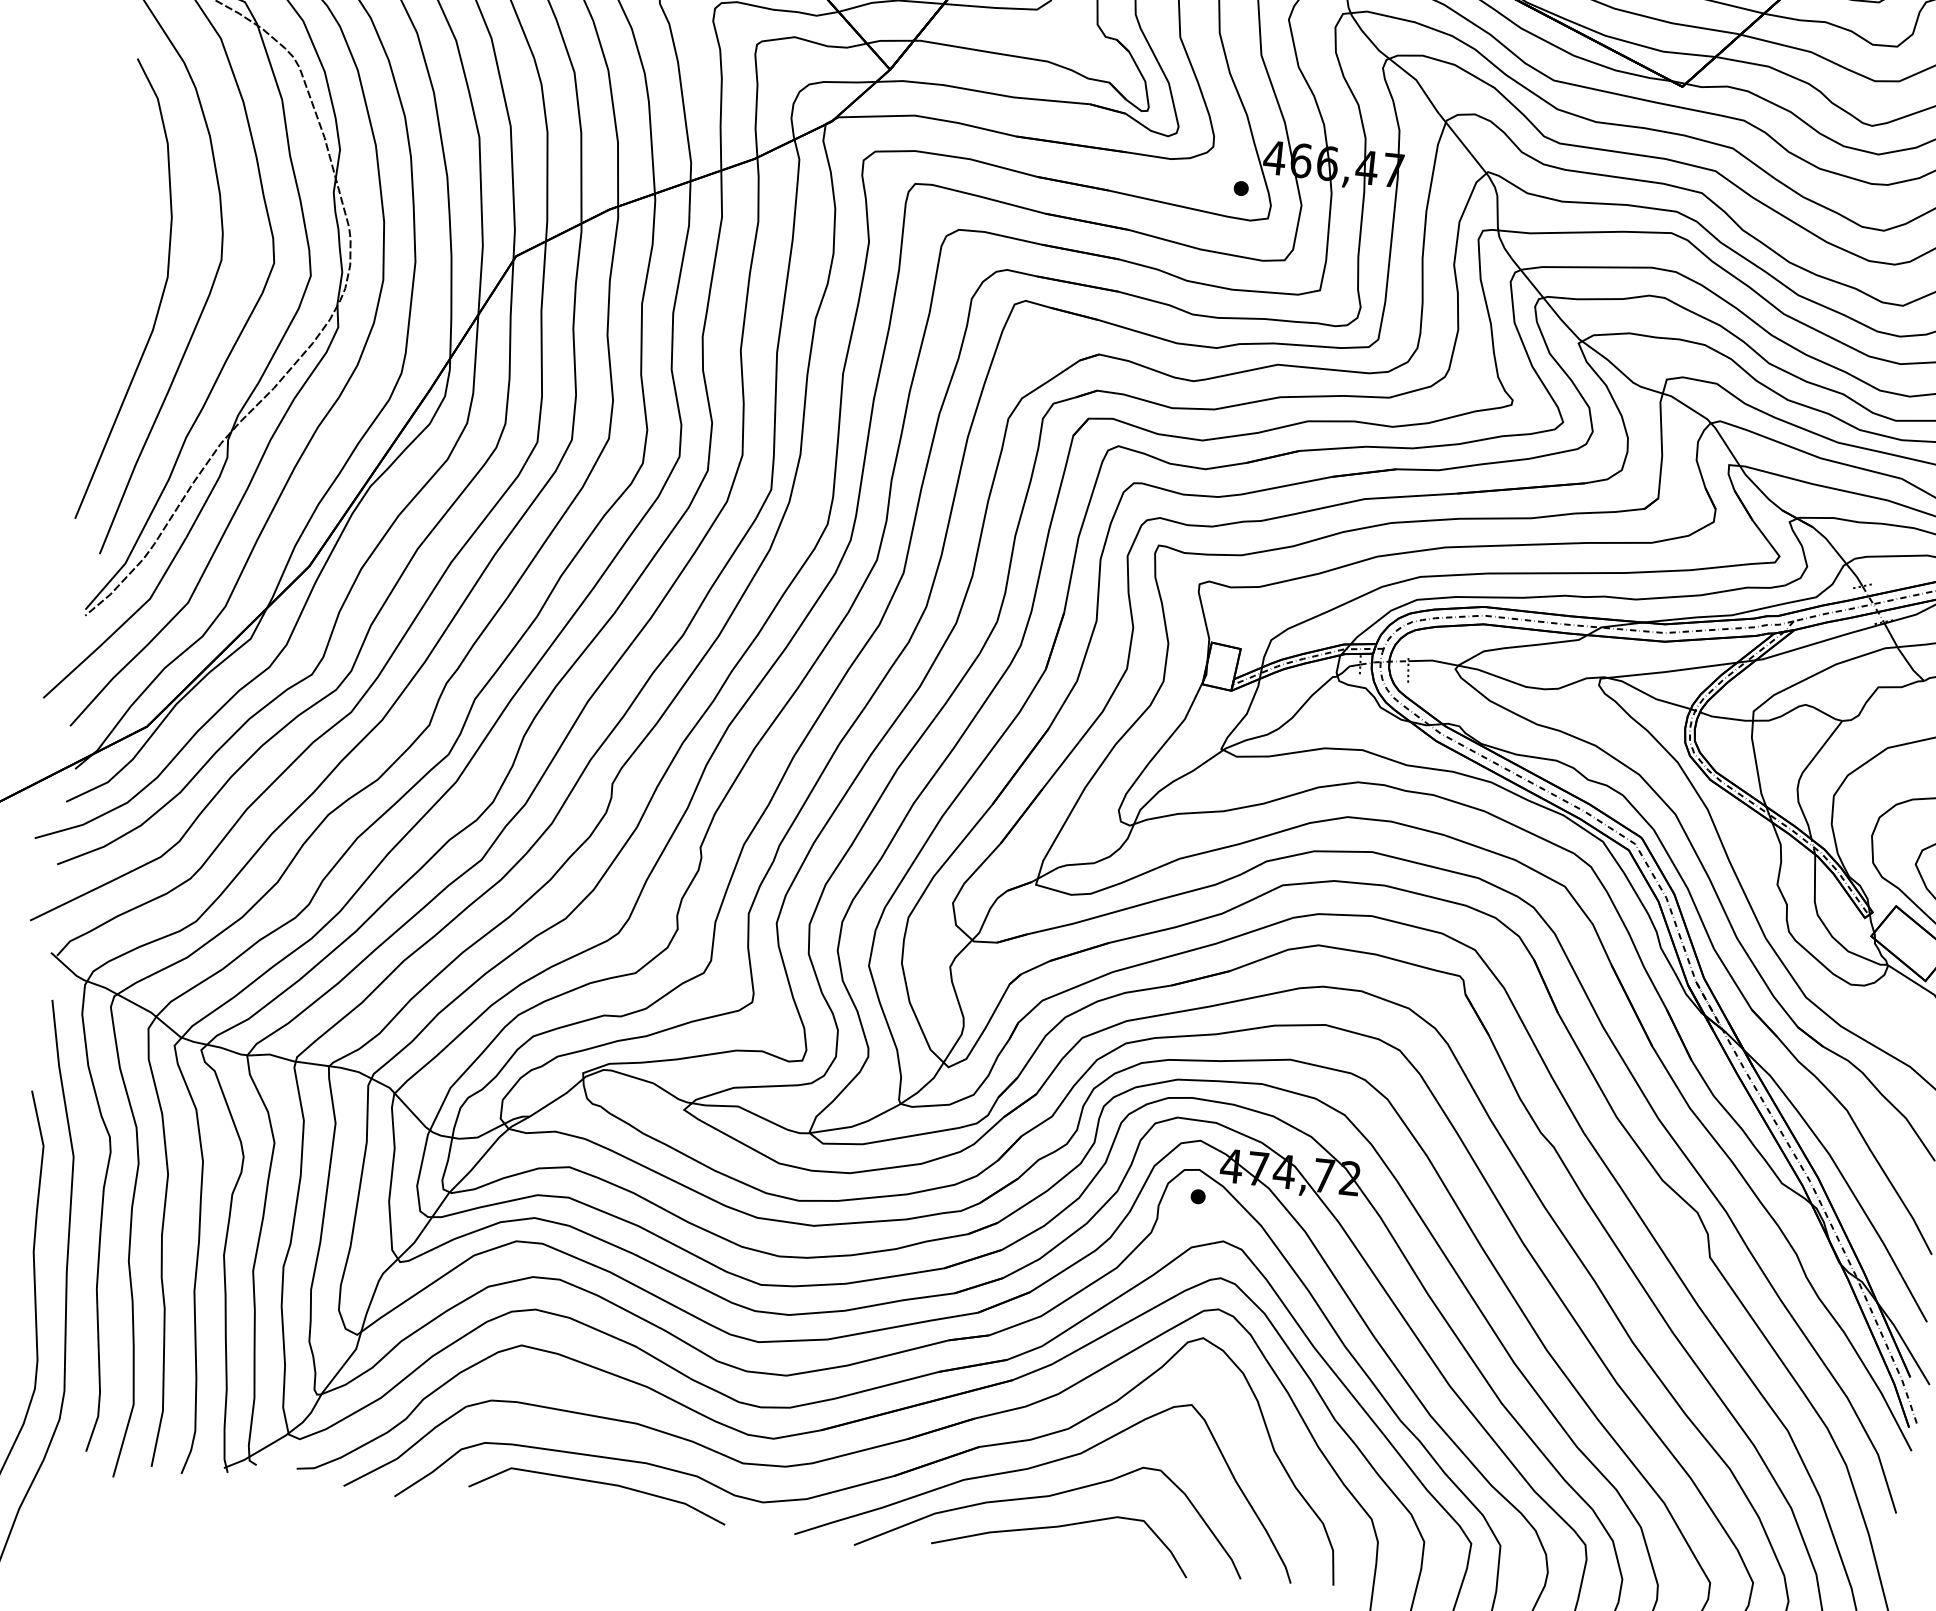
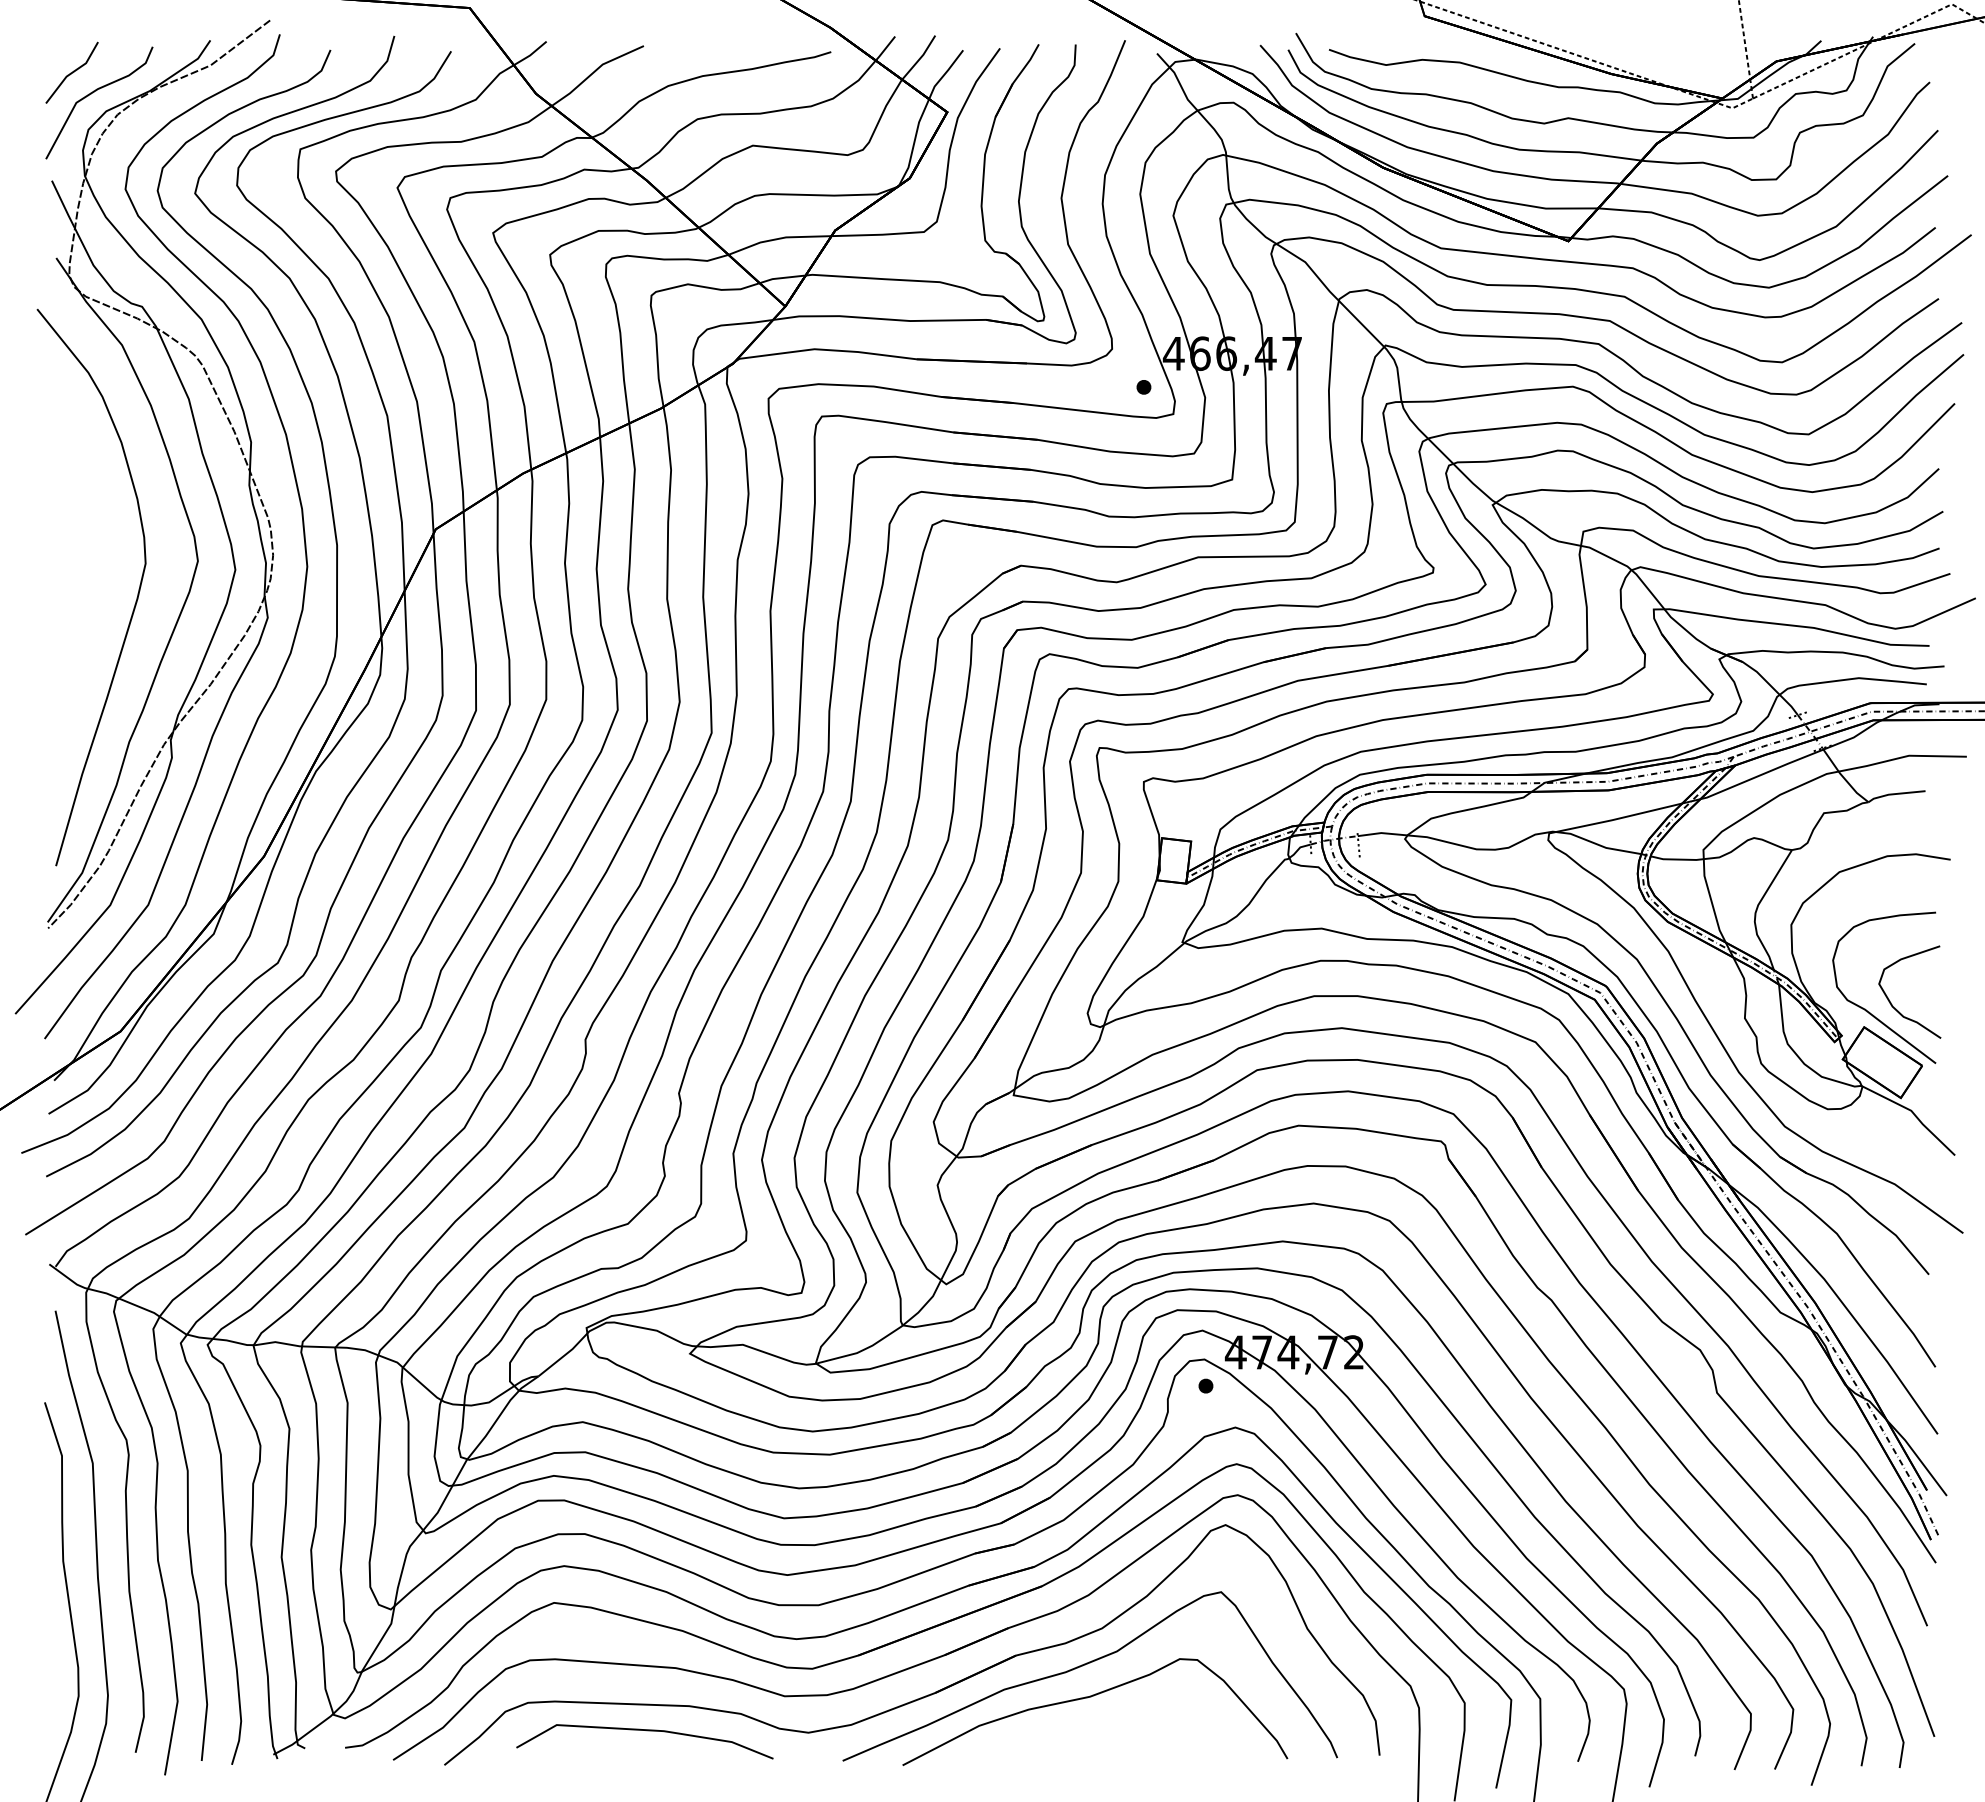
curve: (160, 298) -> (89, 607), removed
curve: (1060, 1527) -> (1104, 1726), removed

